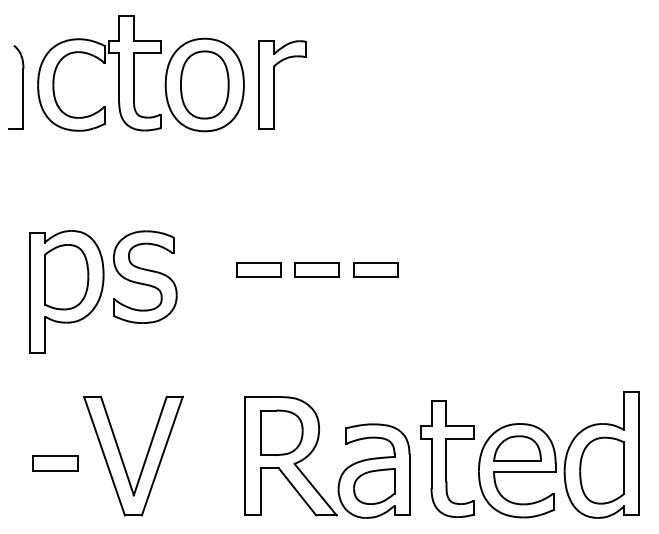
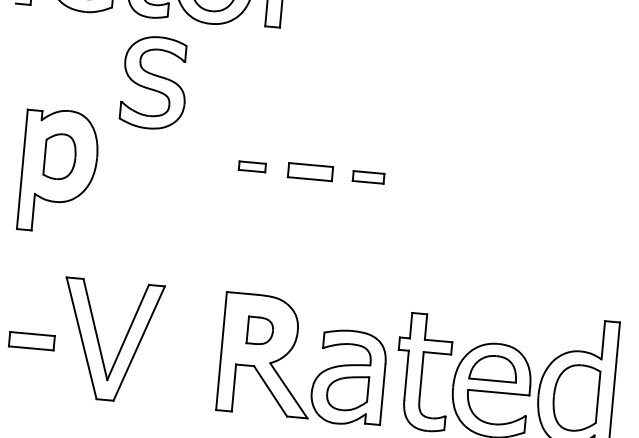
part: (258, 269) -> (251, 166), size x0.6
part: (375, 269) -> (368, 176), size x0.7
part: (145, 276) -> (155, 82), moved
part: (66, 277) -> (59, 156), size x0.7
part: (281, 432) -> (260, 330), size x0.6

